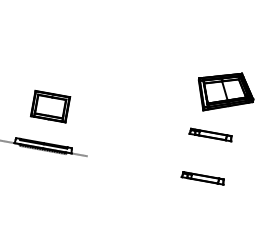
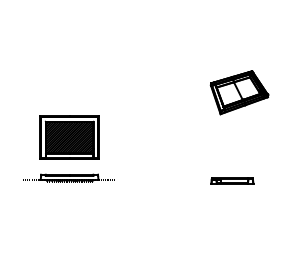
part: (50, 106) -> (69, 137), size x1.67
part: (211, 134) -> (232, 136), removed

